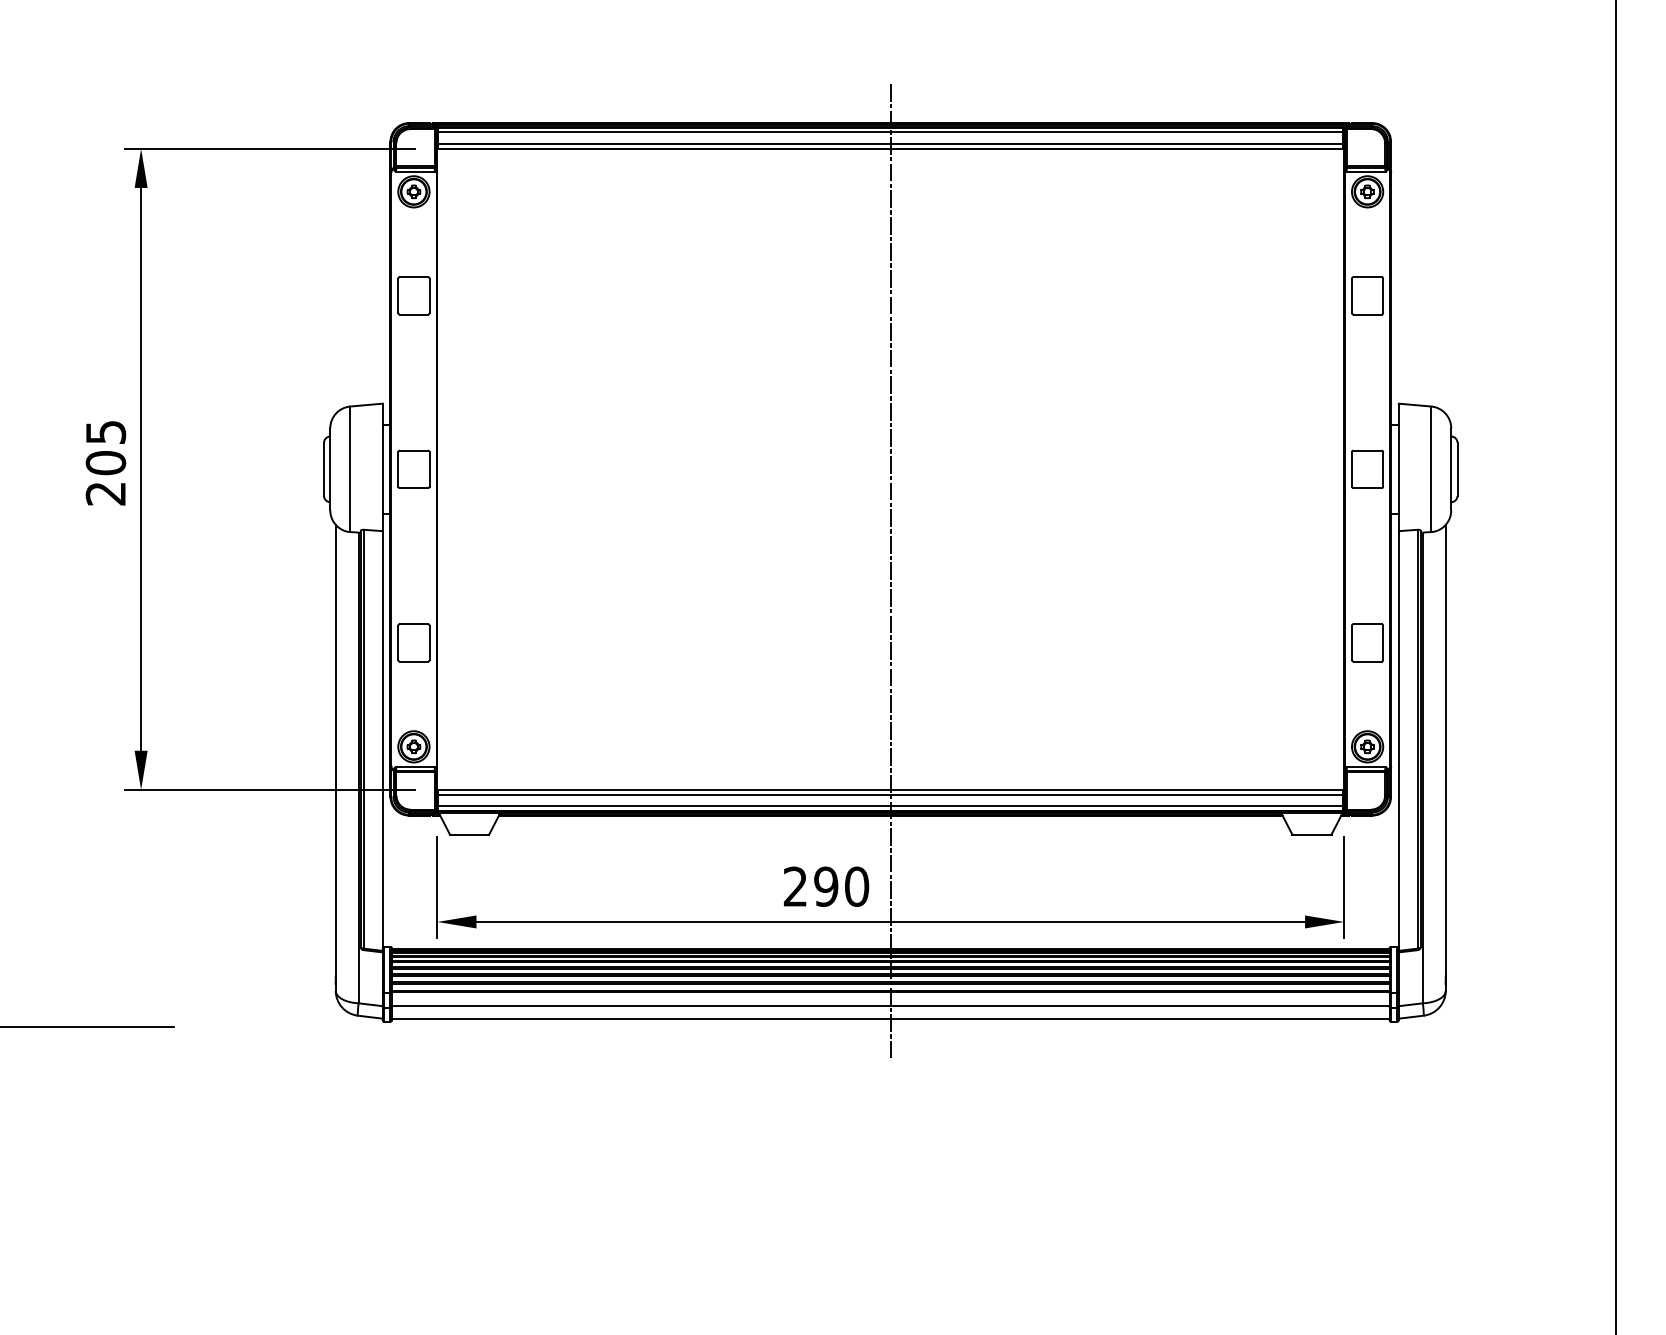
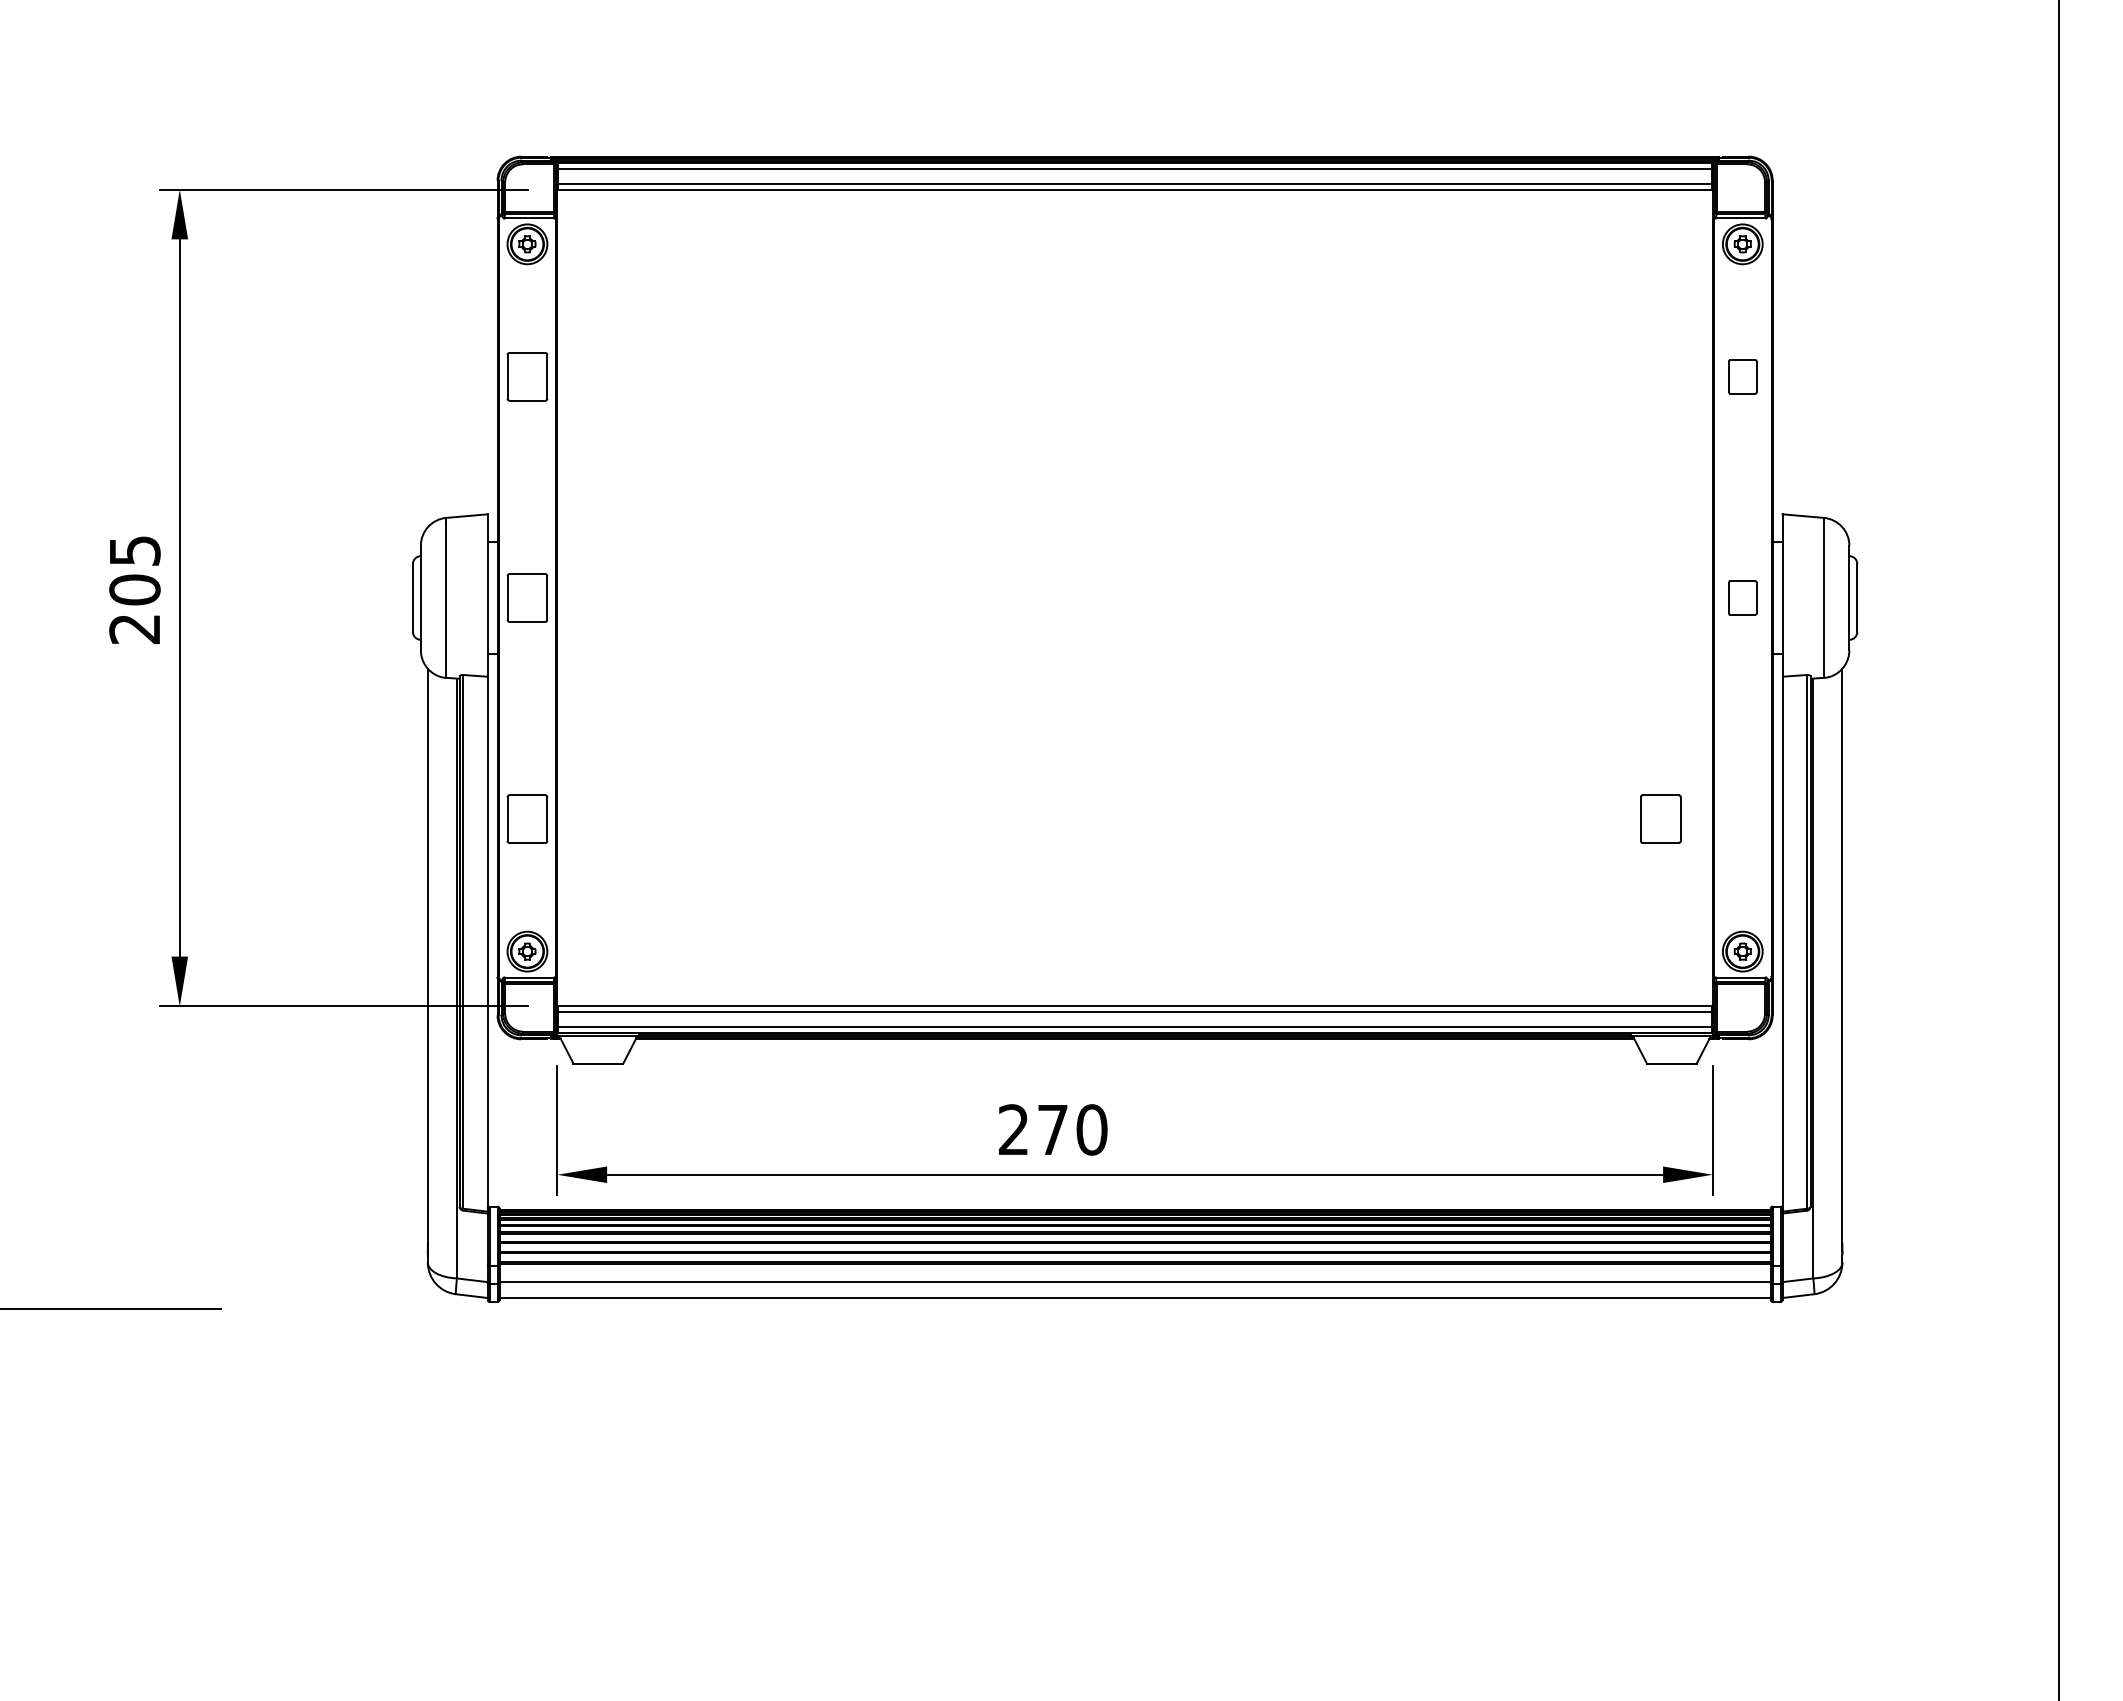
part: (1367, 295) -> (1742, 376), size x0.7
part: (1367, 468) -> (1742, 597), size x0.7
line: (891, 570) -> (1135, 726), removed
part: (1367, 642) -> (1660, 818), moved
text: (825, 886) -> (1052, 1129), 290 -> 270

